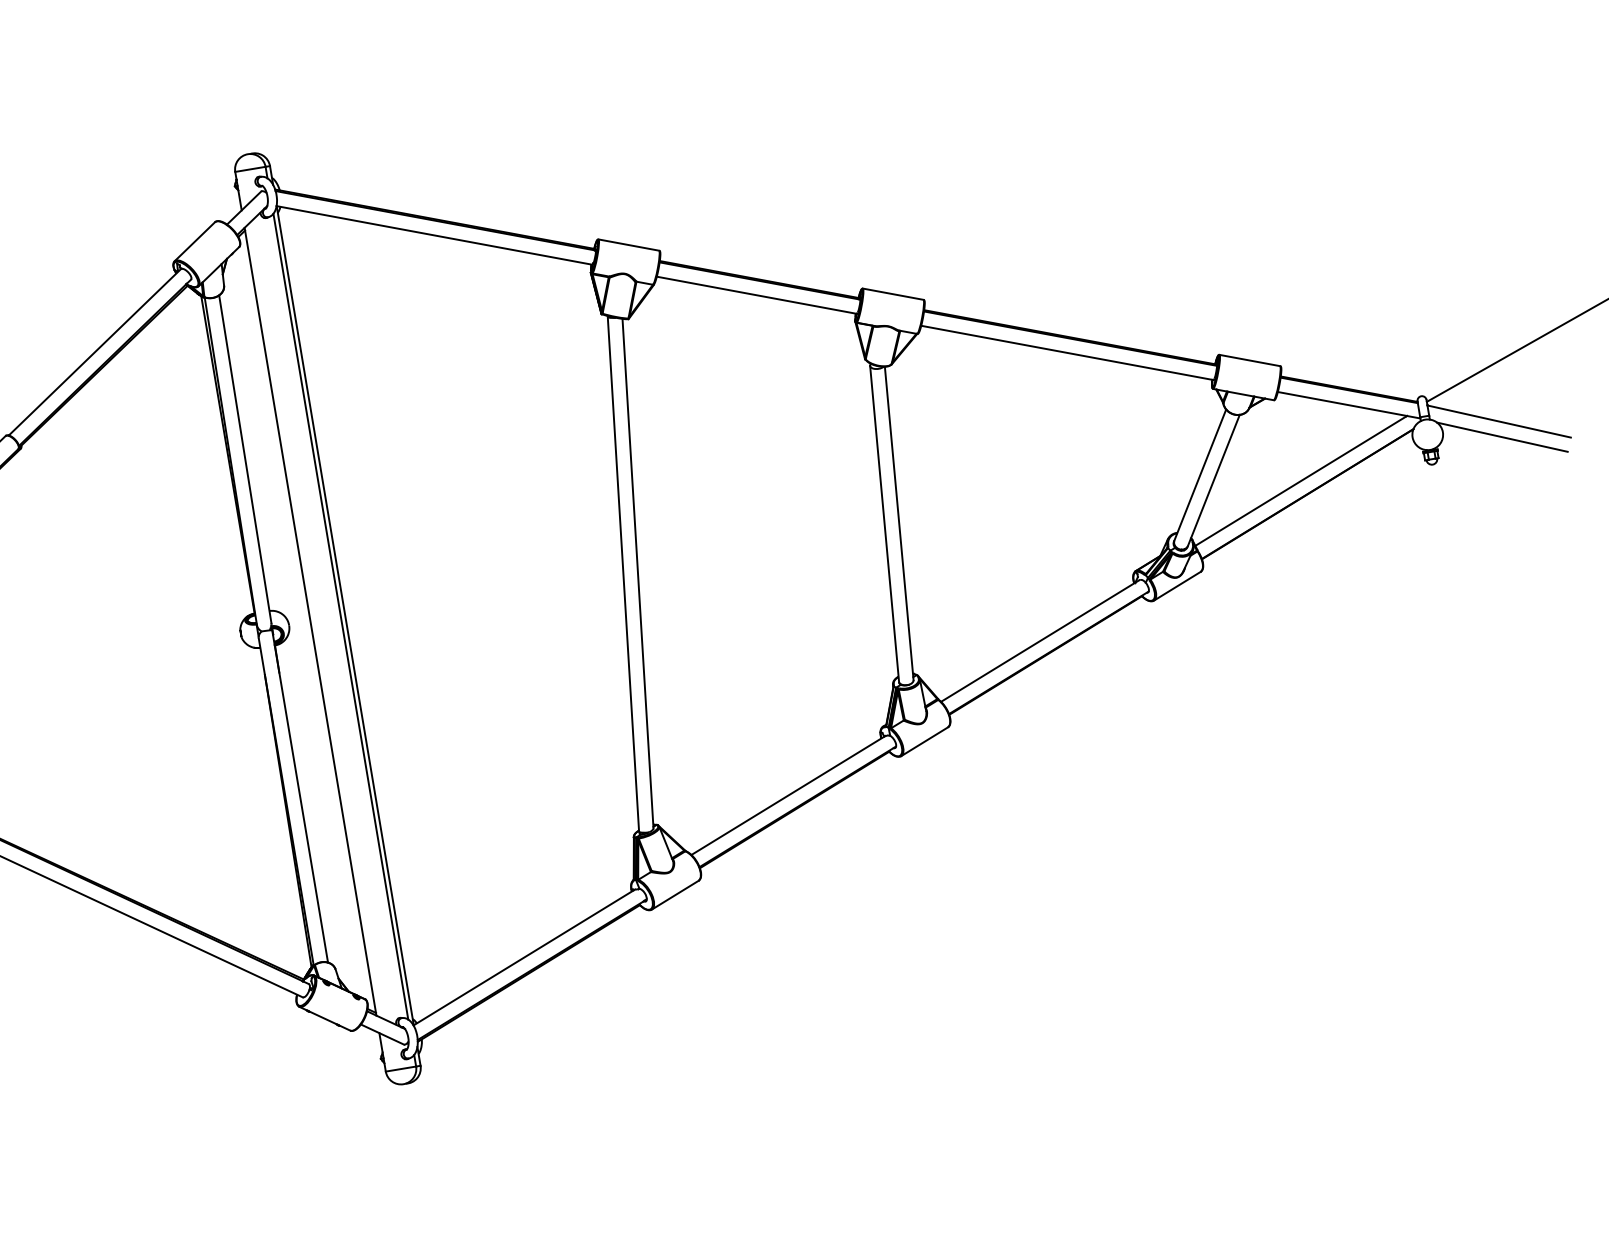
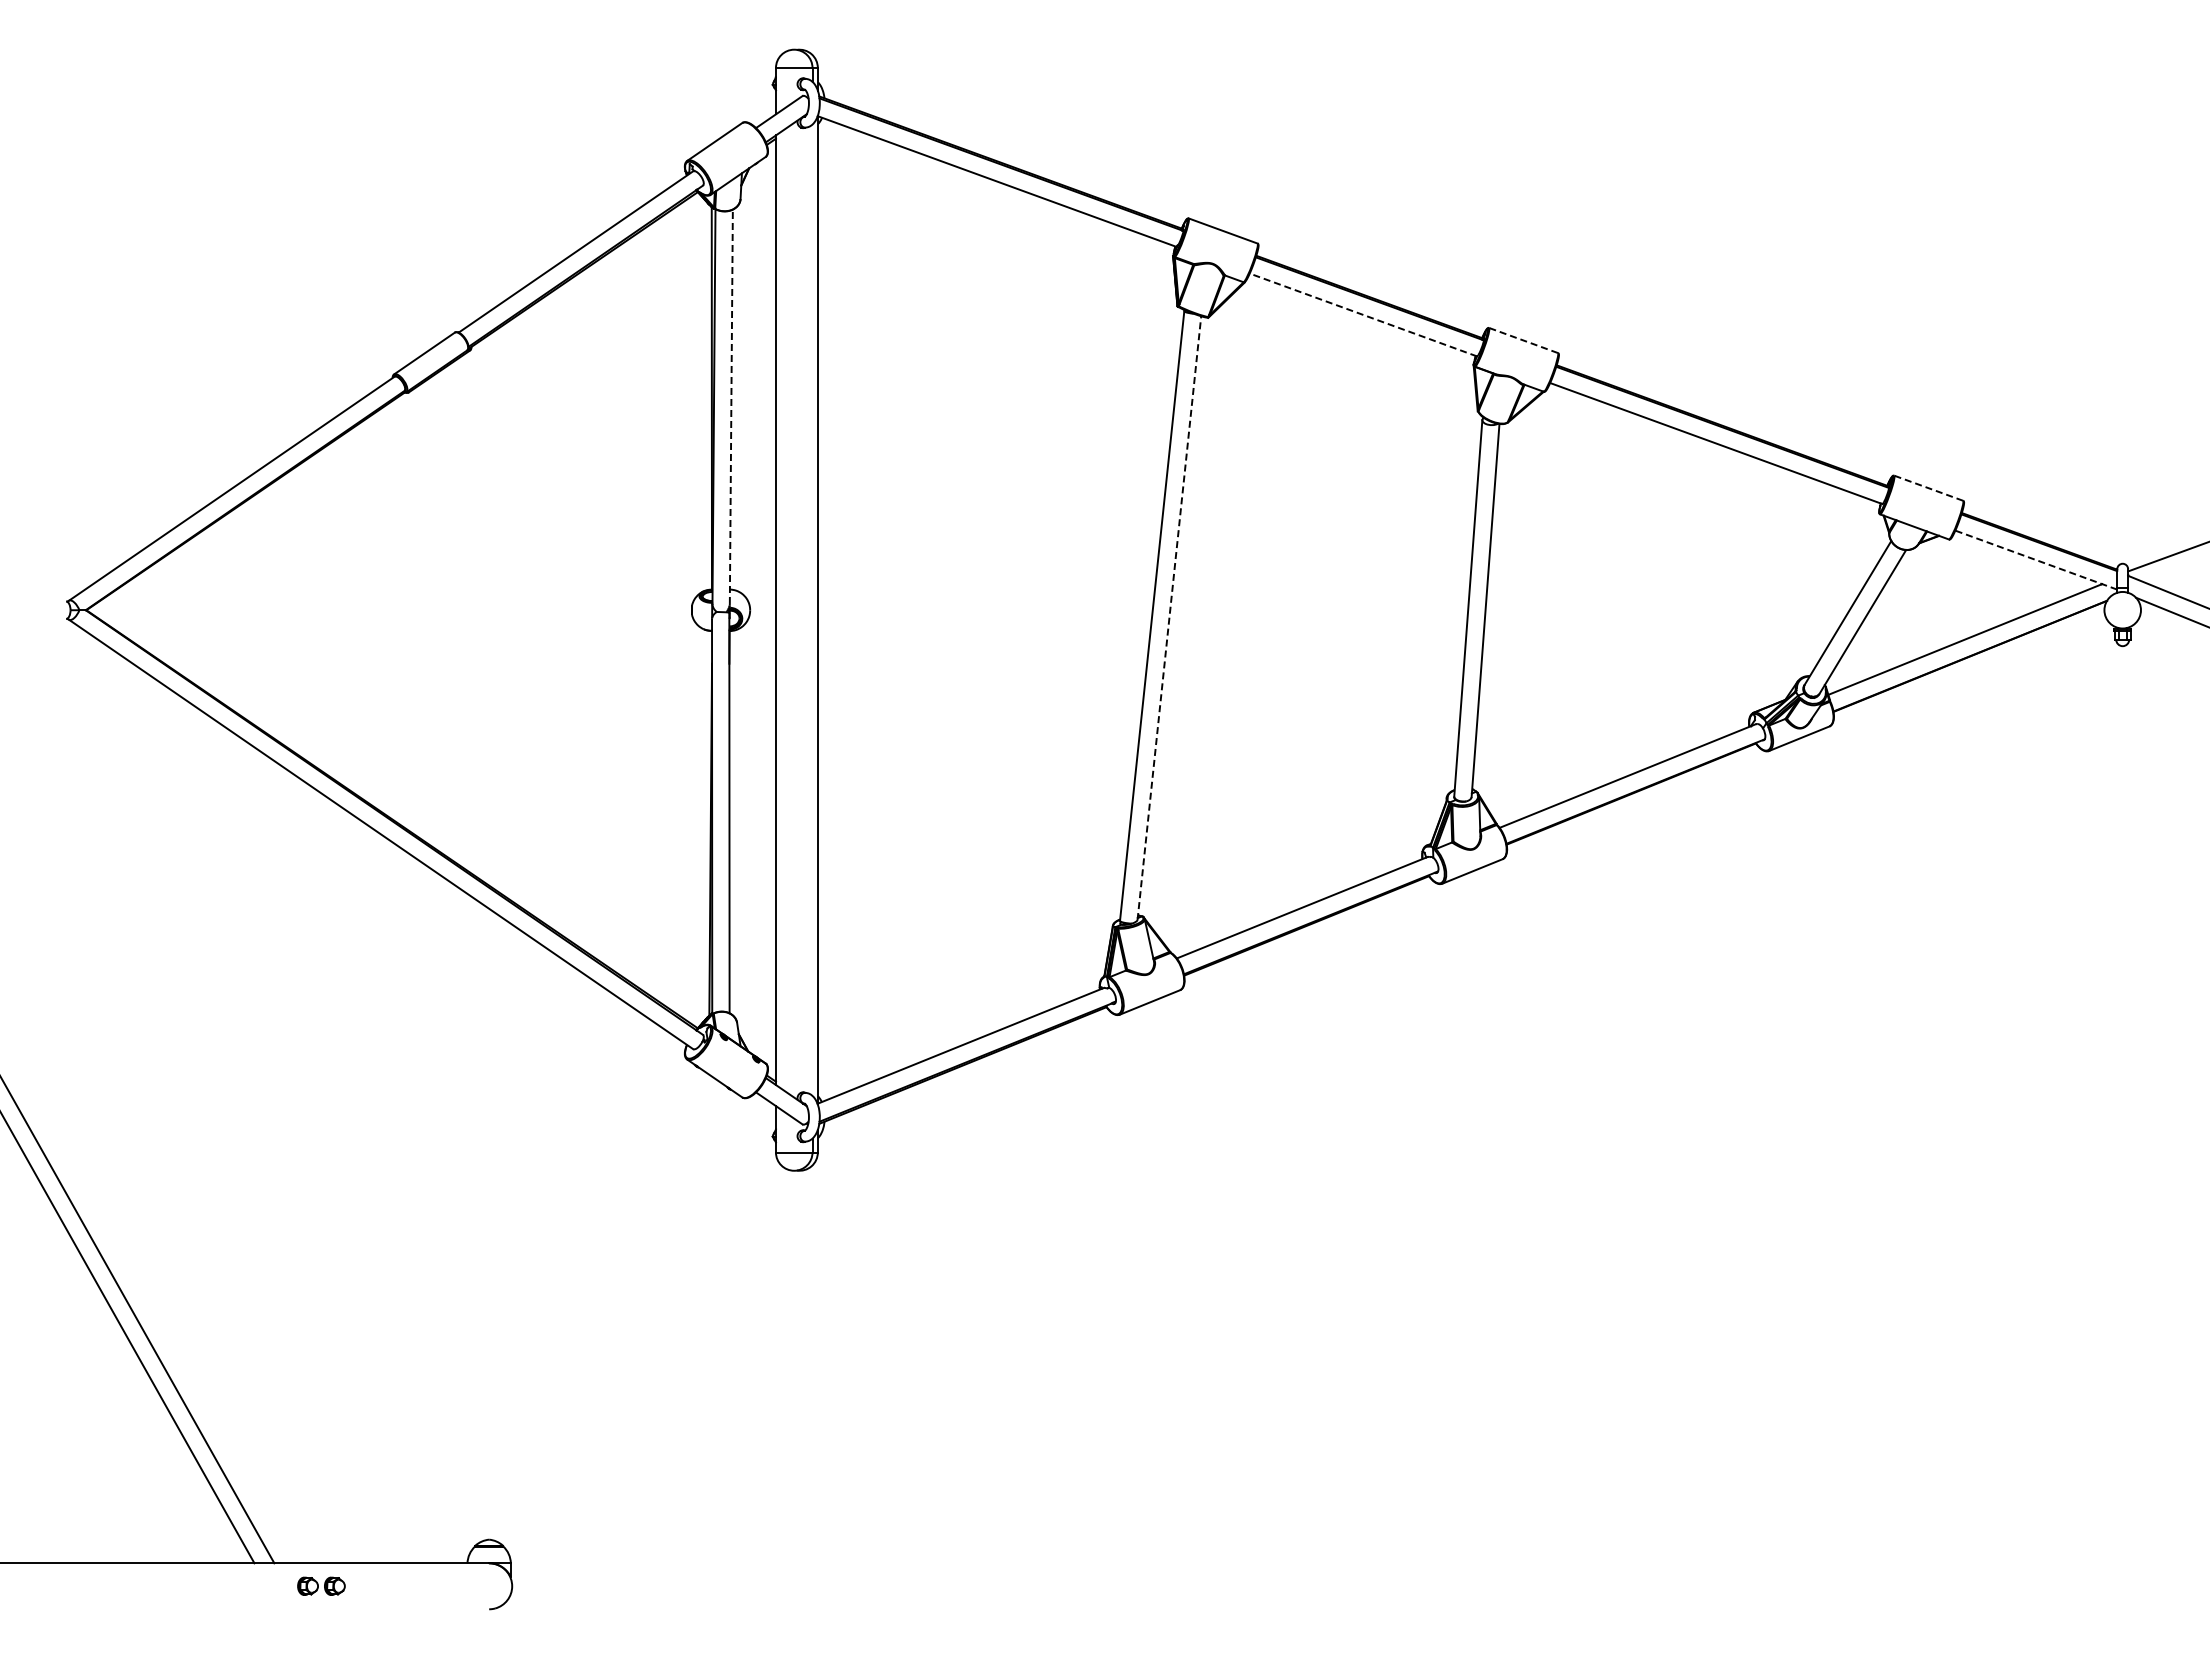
line: (756, 294) -> (1363, 314), solid -> dashed
line: (893, 294) -> (1523, 340), solid -> dashed
line: (1249, 360) -> (1928, 488), solid -> dashed
line: (1348, 404) -> (2035, 559), solid -> dashed
line: (245, 458) -> (731, 406), solid -> dashed
line: (638, 573) -> (1169, 618), solid -> dashed
line: (340, 616) -> (812, 609), removed

